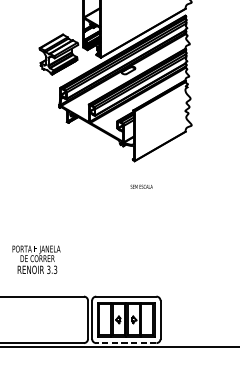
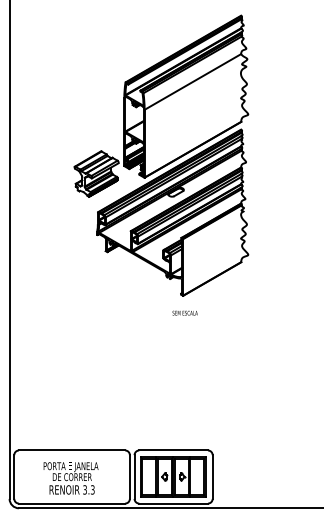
text: (141, 186) -> (184, 312), moved
text: (36, 259) -> (70, 478), moved
line: (126, 343) -> (173, 503), dashed -> solid

